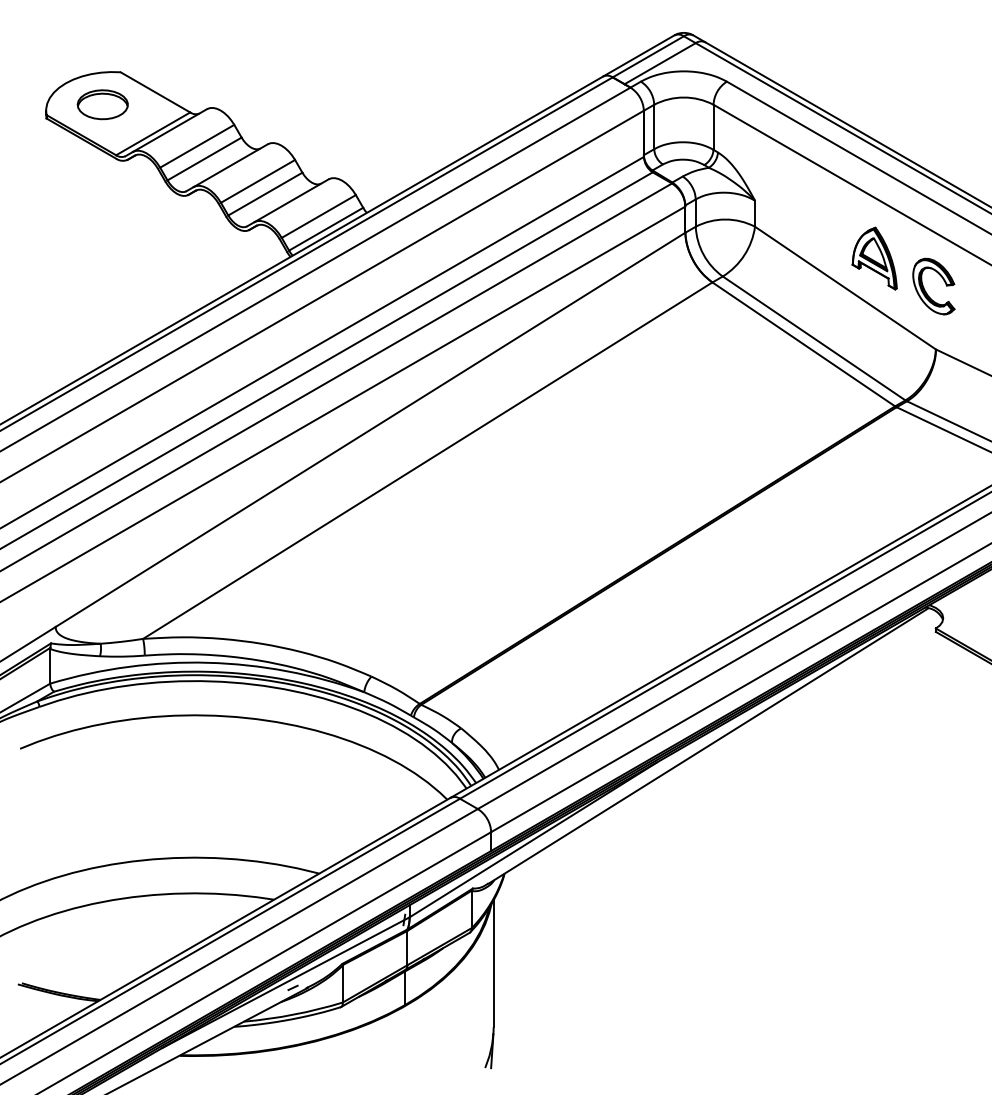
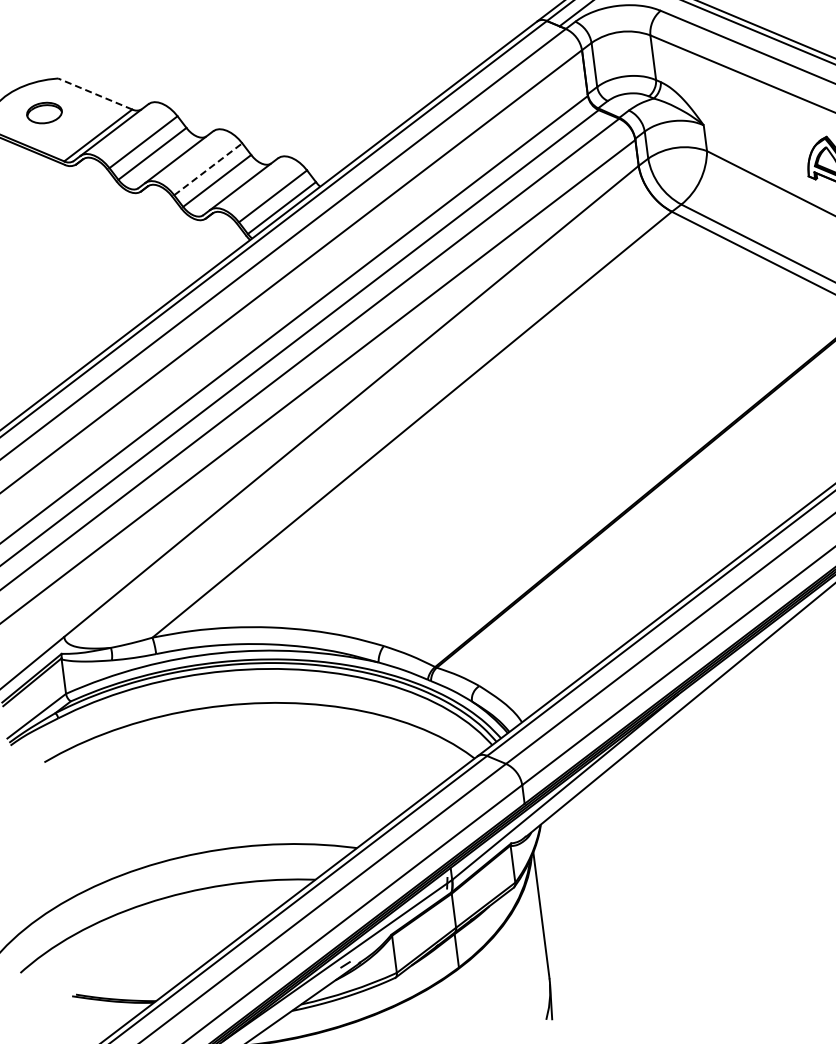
line: (155, 92) -> (95, 94), solid -> dashed
part: (102, 104) -> (44, 112), size x0.7
line: (258, 181) -> (208, 169), solid -> dashed

